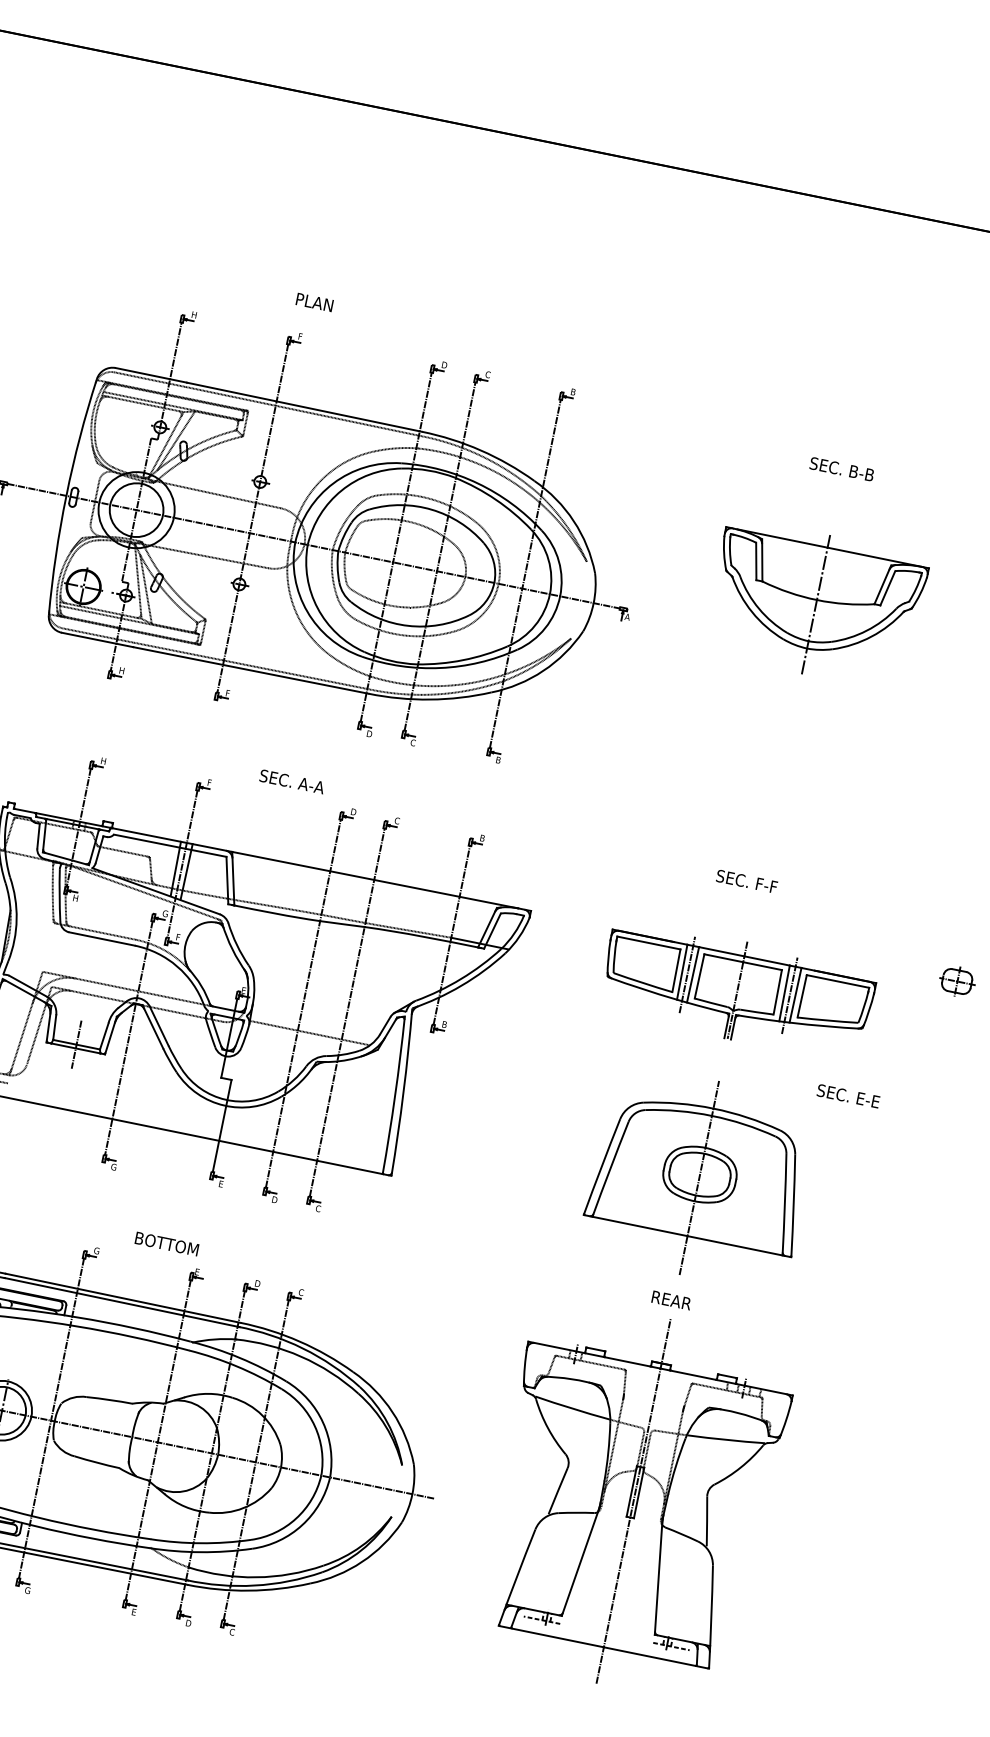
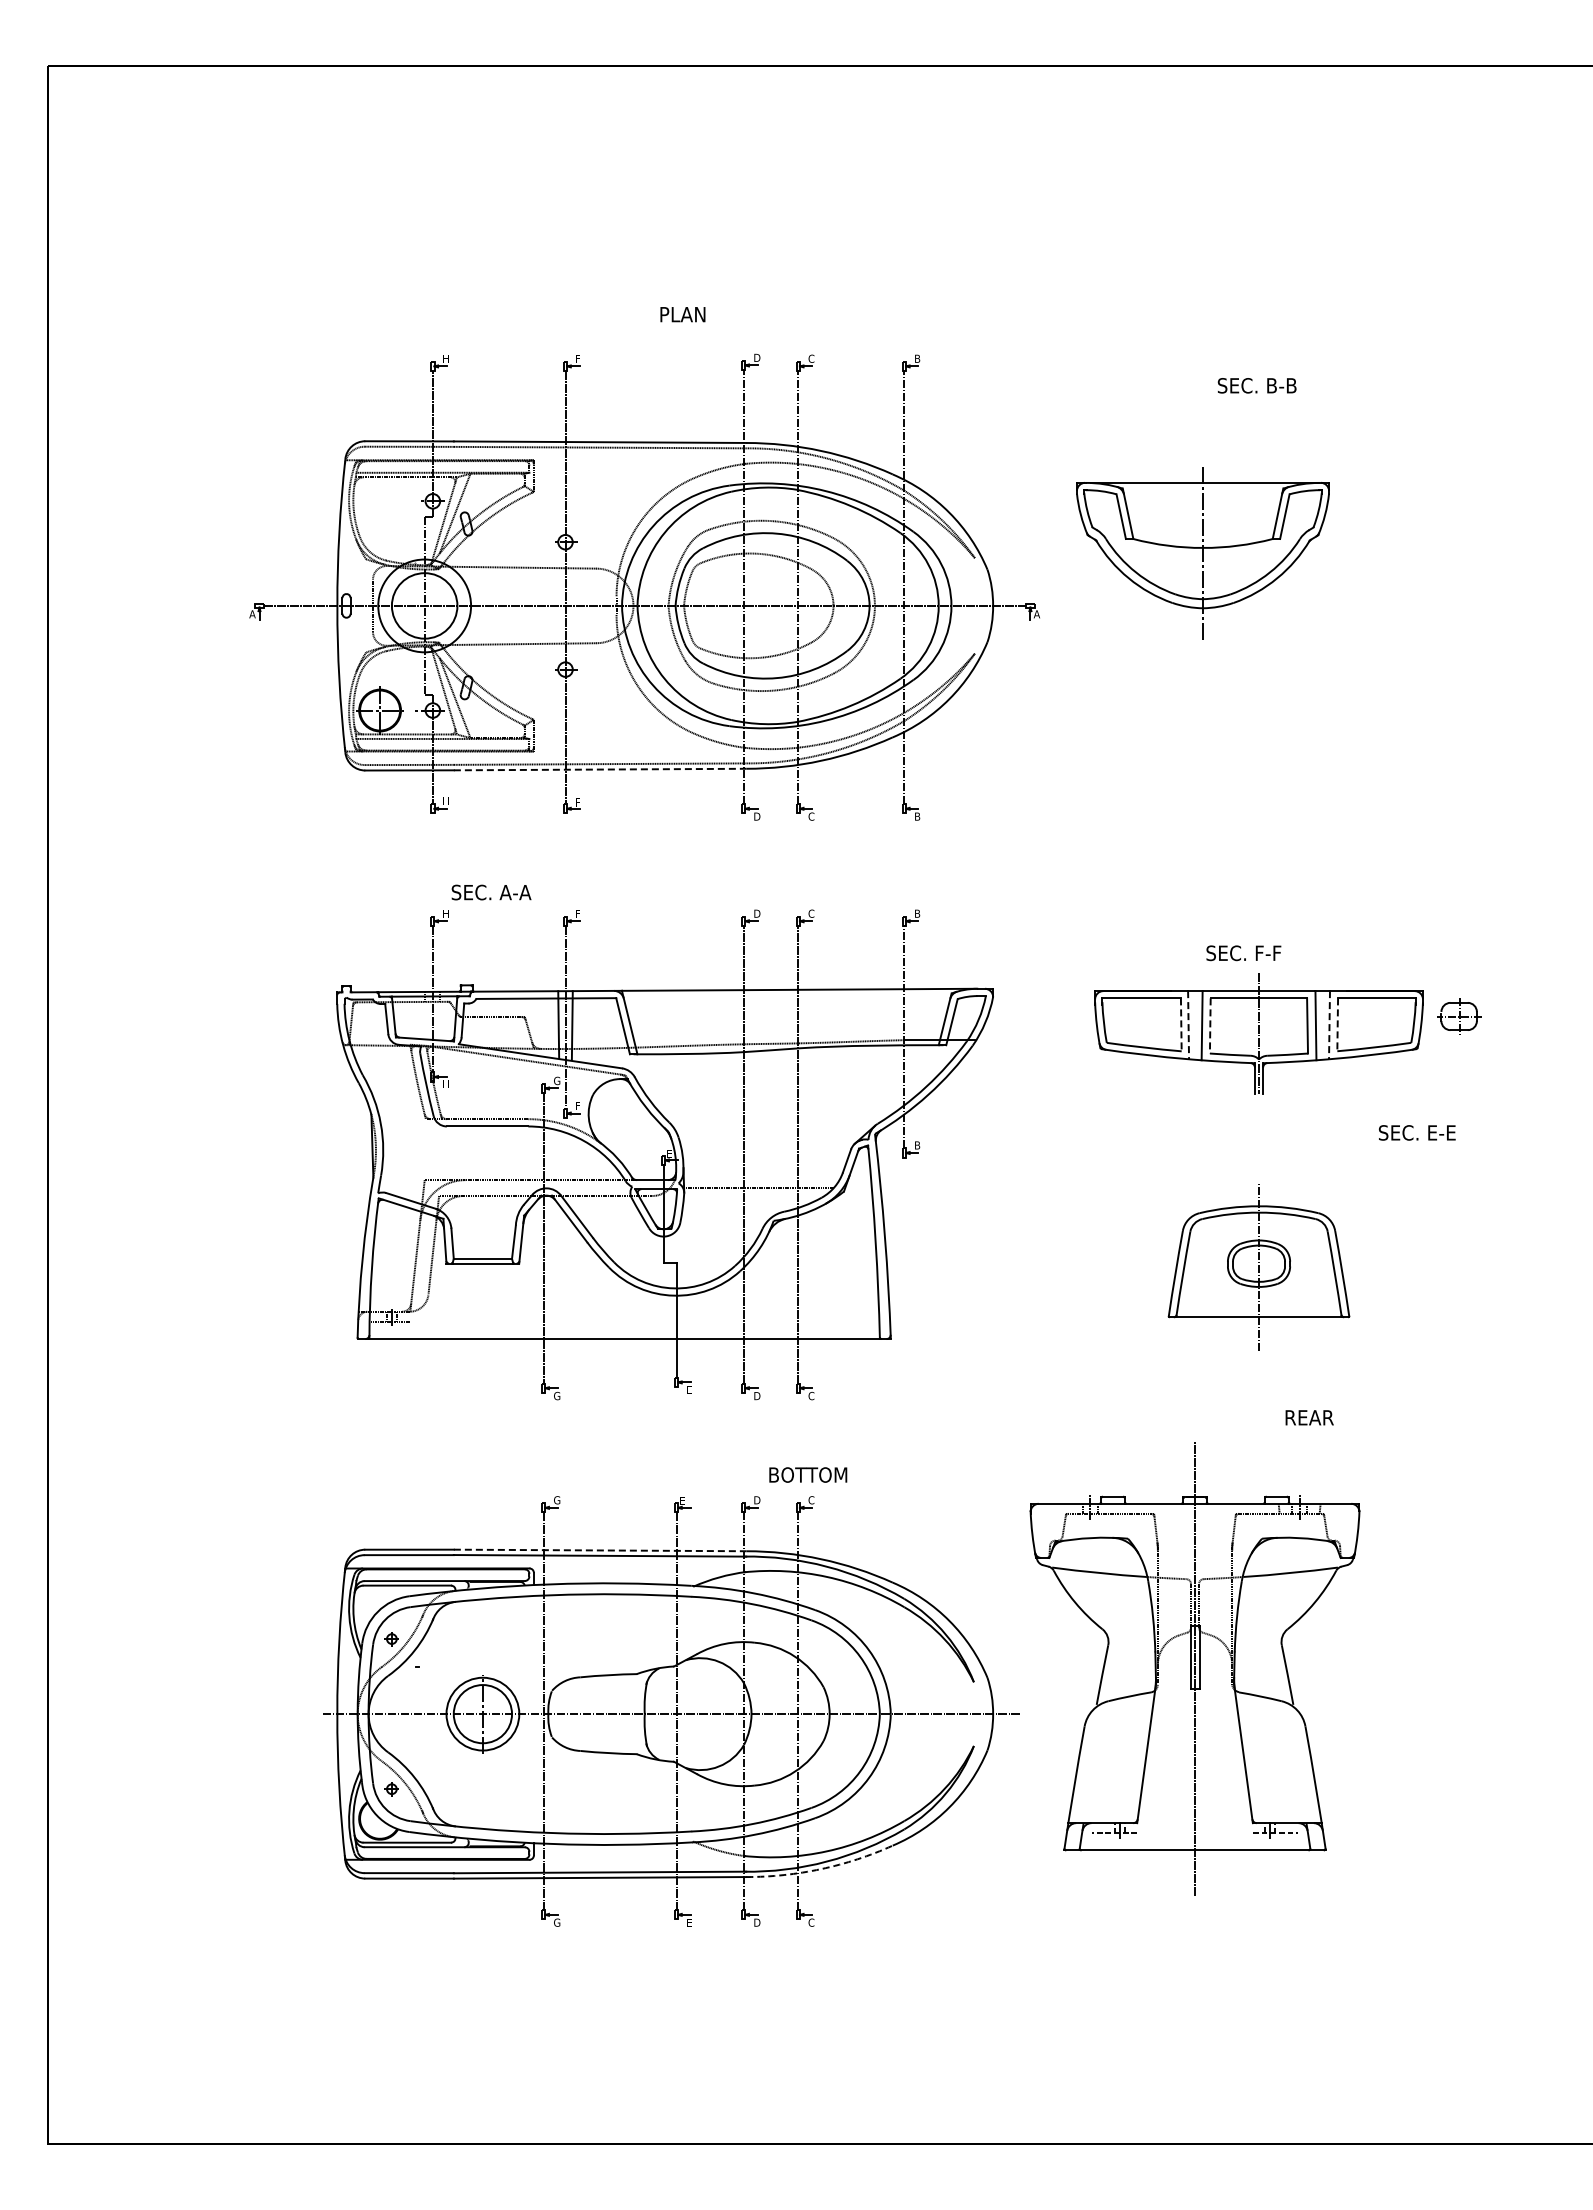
text: (314, 302) -> (682, 314), moved
part: (815, 604) -> (1202, 553), moved
line: (251, 670) -> (600, 769), solid -> dashed
text: (292, 781) -> (491, 892), moved
text: (746, 881) -> (1243, 953), moved
line: (676, 971) -> (1181, 1025), solid -> dashed
line: (682, 972) -> (1188, 1025), solid -> dashed
line: (687, 974) -> (1195, 1026), removed
line: (699, 976) -> (1210, 1025), solid -> dashed
part: (957, 981) -> (1459, 1016), moved
line: (789, 995) -> (1322, 1026), removed
line: (795, 995) -> (1329, 1025), solid -> dashed
line: (801, 996) -> (1337, 1025), solid -> dashed
line: (76, 1044) -> (482, 1258), removed
part: (698, 1177) -> (1258, 1266), size x0.7
text: (167, 1243) -> (808, 1474), moved
line: (123, 1298) -> (600, 1550), solid -> dashed
text: (671, 1300) -> (1309, 1417), moved
part: (633, 1500) -> (1194, 1668), moved
arc: (248, 1591) -> (821, 1869), solid -> dashed

